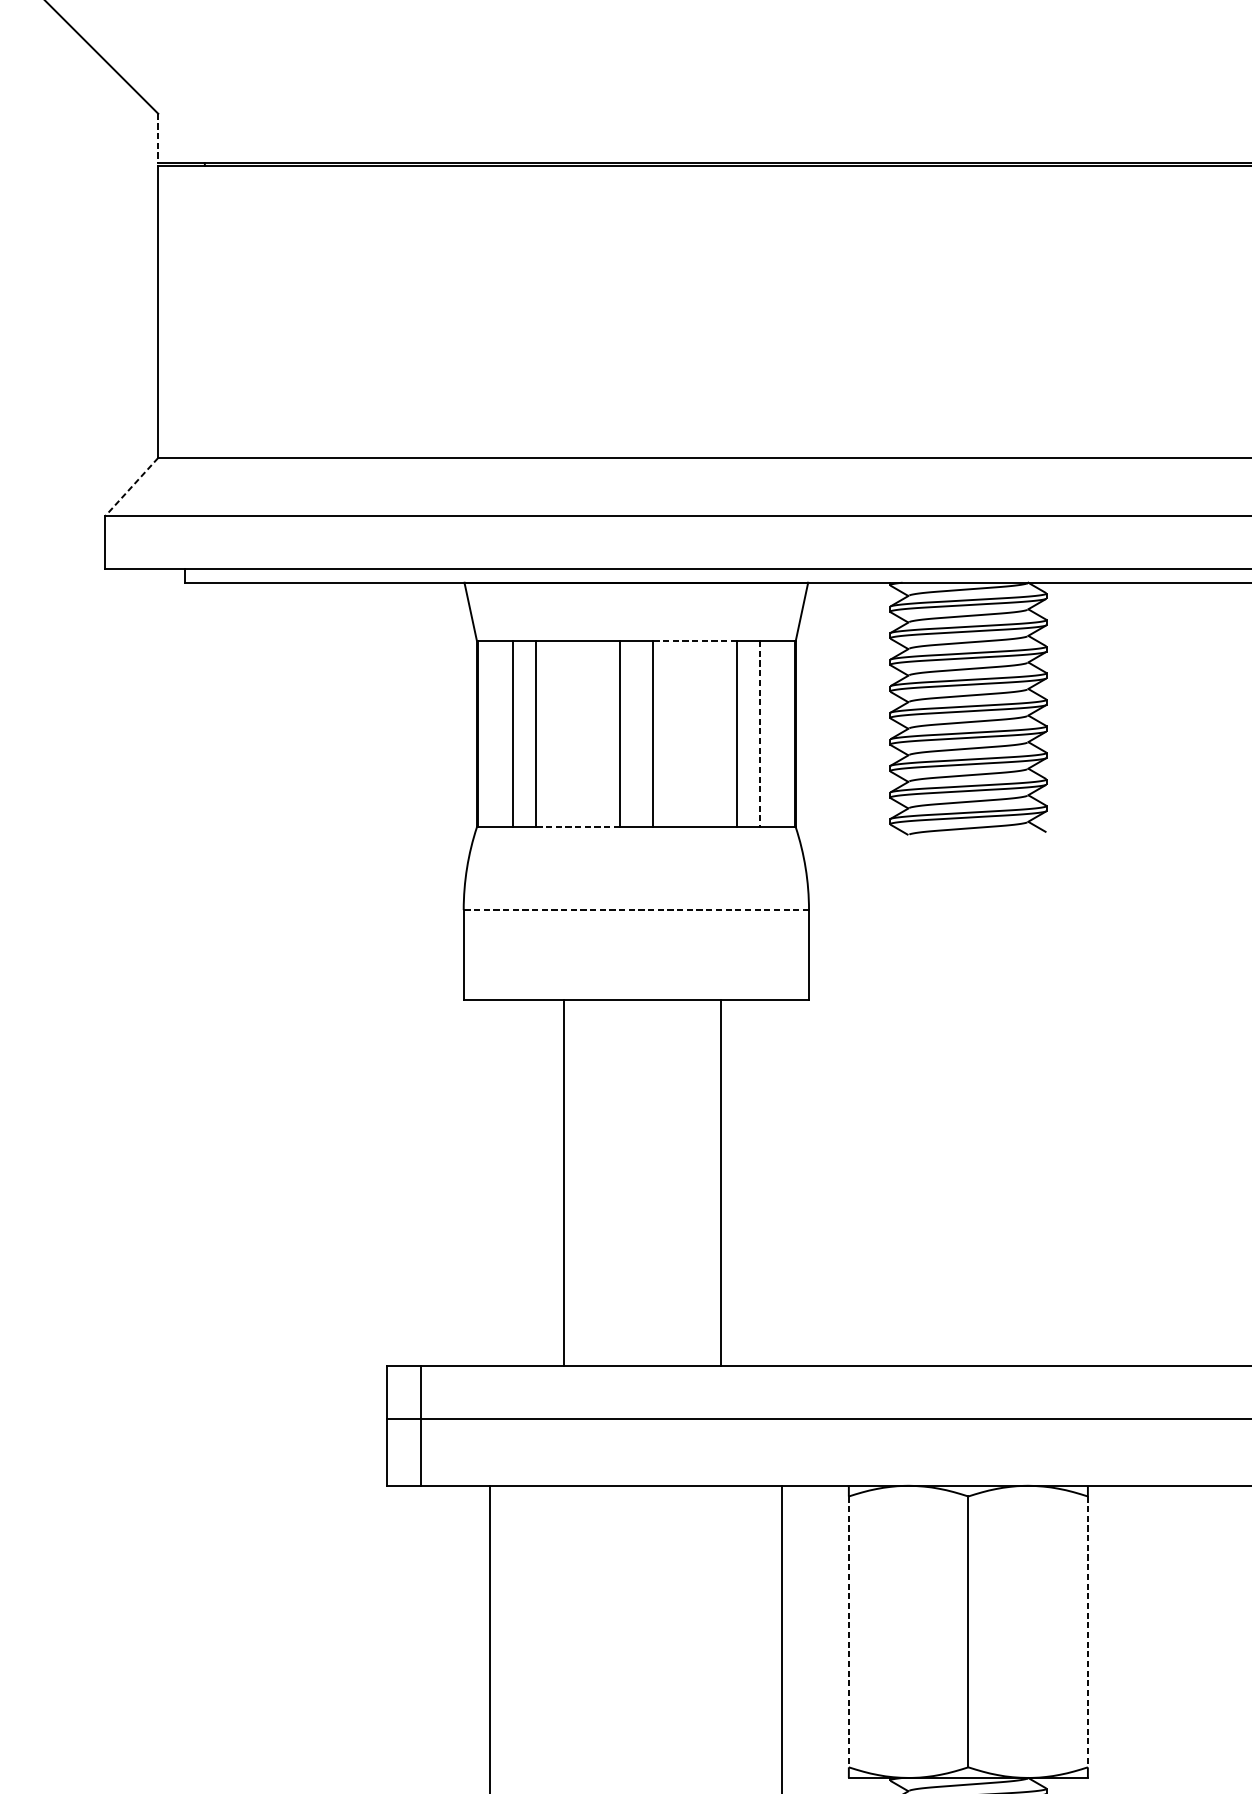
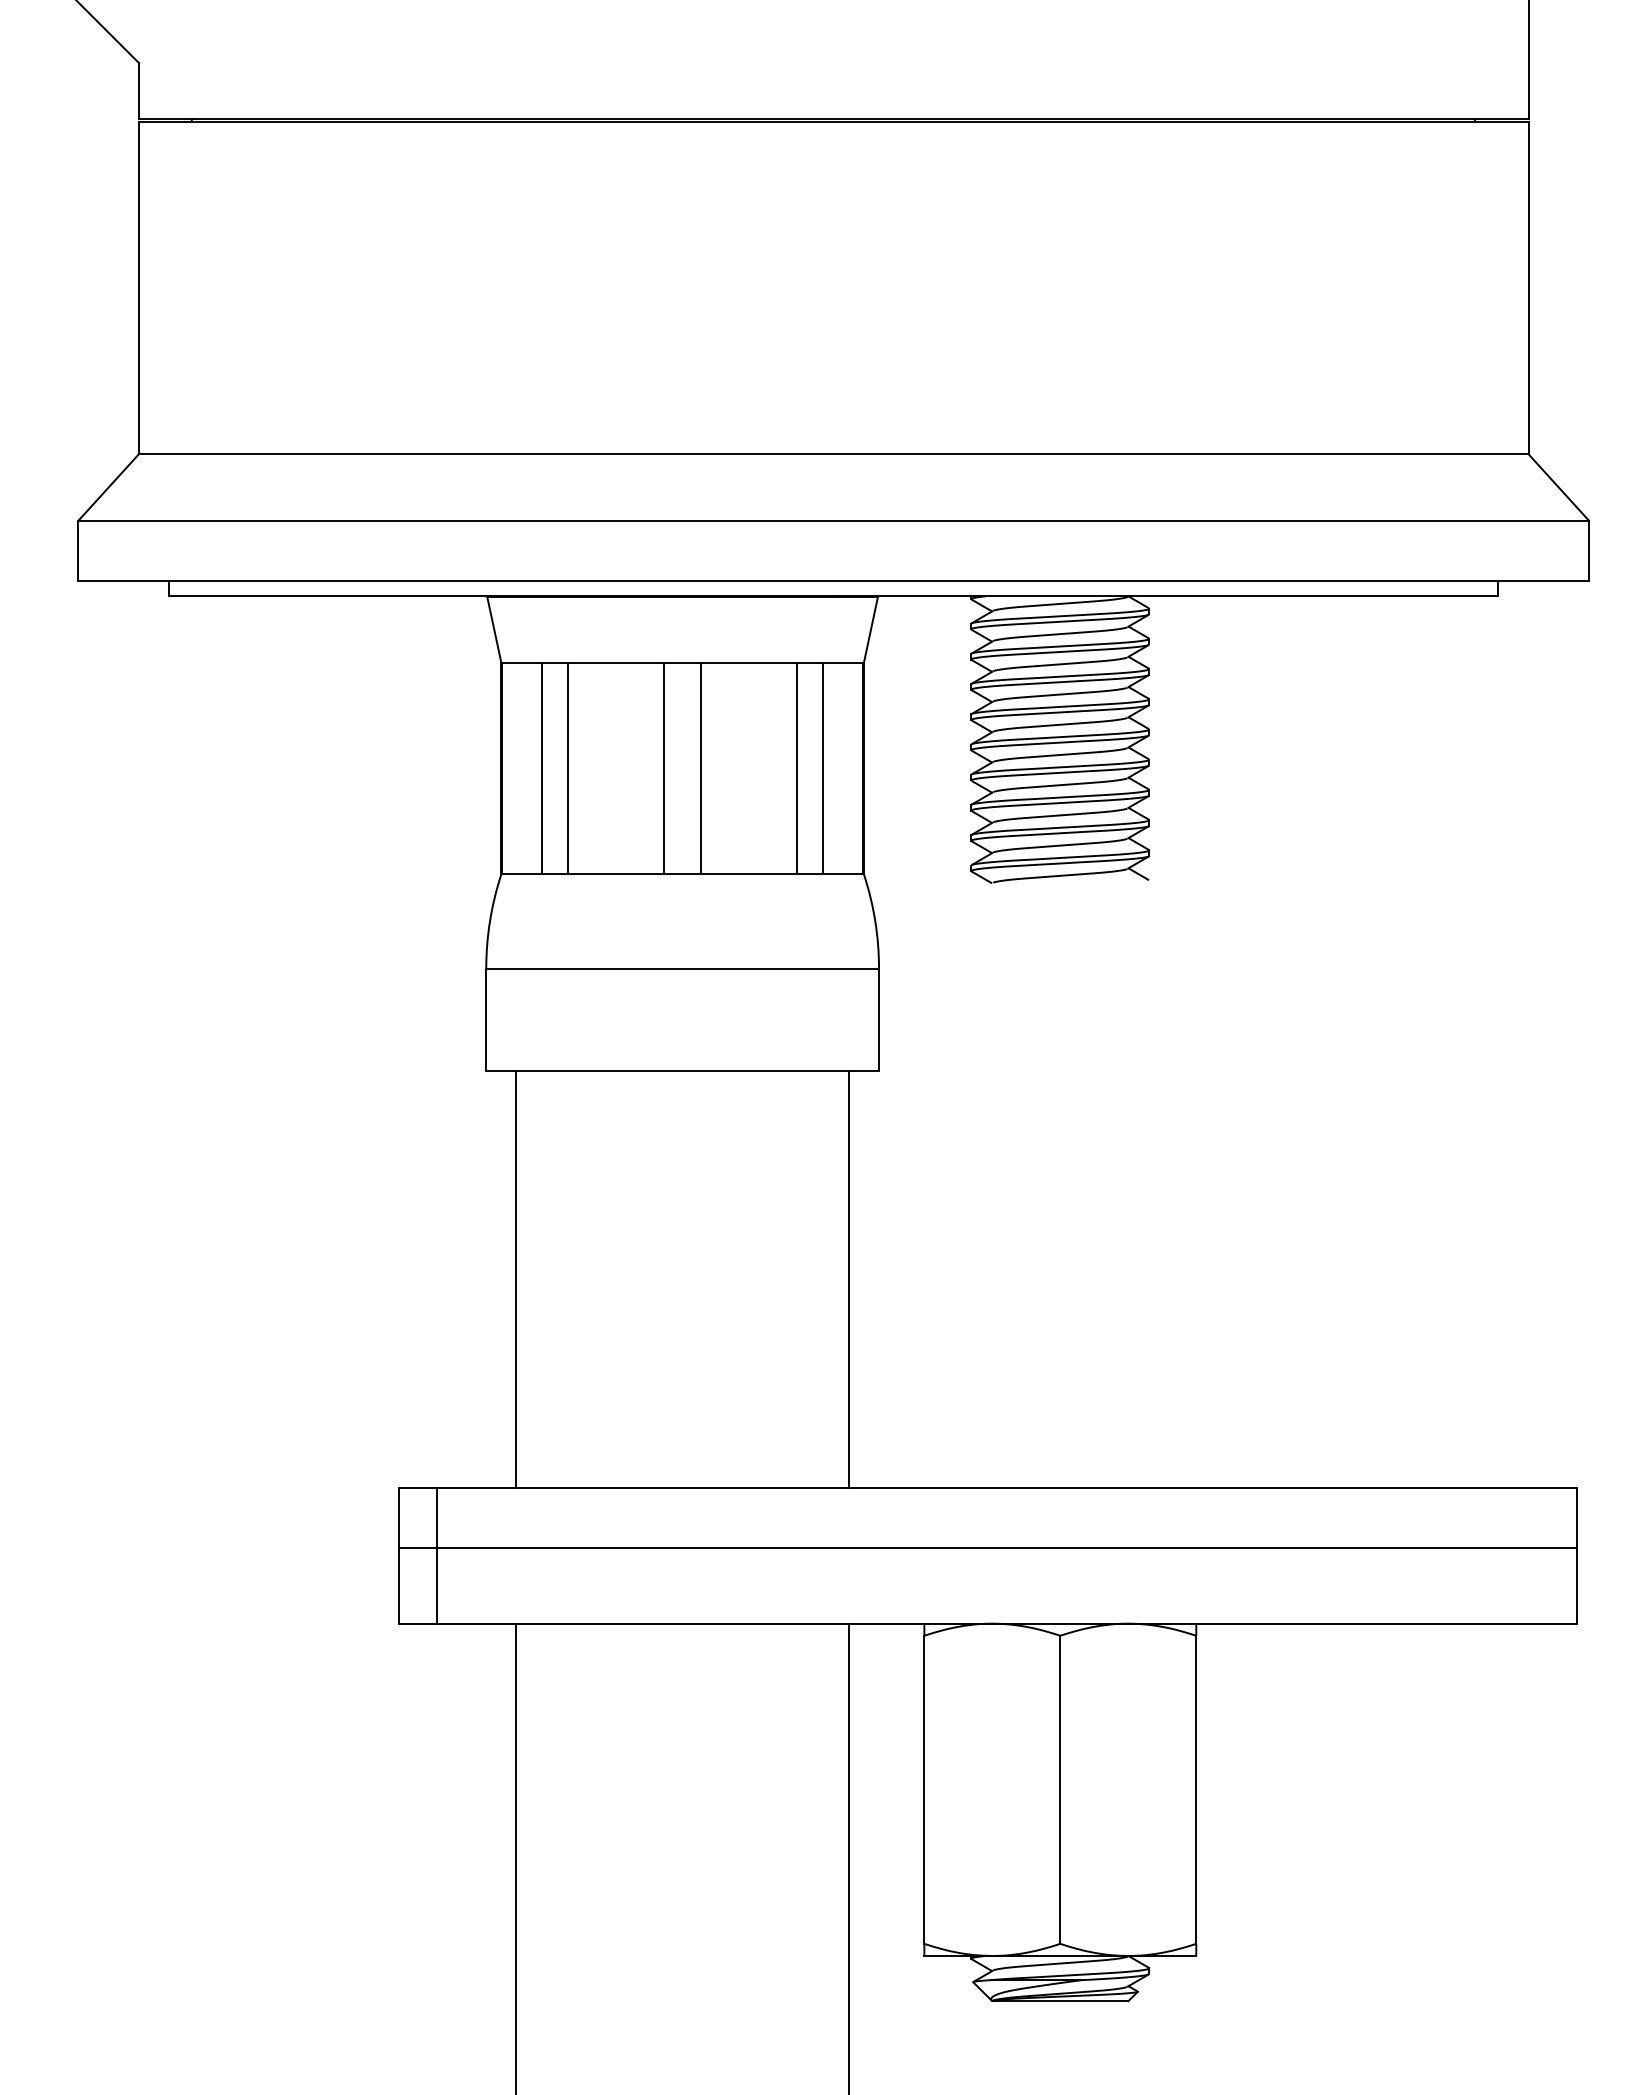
line: (158, 138) -> (138, 91), dashed -> solid
line: (131, 487) -> (108, 487), dashed -> solid
line: (695, 640) -> (749, 662), dashed -> solid
line: (760, 734) -> (823, 768), dashed -> solid
line: (578, 827) -> (616, 874), dashed -> solid
line: (636, 909) -> (682, 968), dashed -> solid
line: (564, 1182) -> (516, 1278), moved
line: (720, 1182) -> (848, 1278), moved
line: (848, 1632) -> (924, 1790), dashed -> solid
line: (1088, 1632) -> (1196, 1790), dashed -> solid

